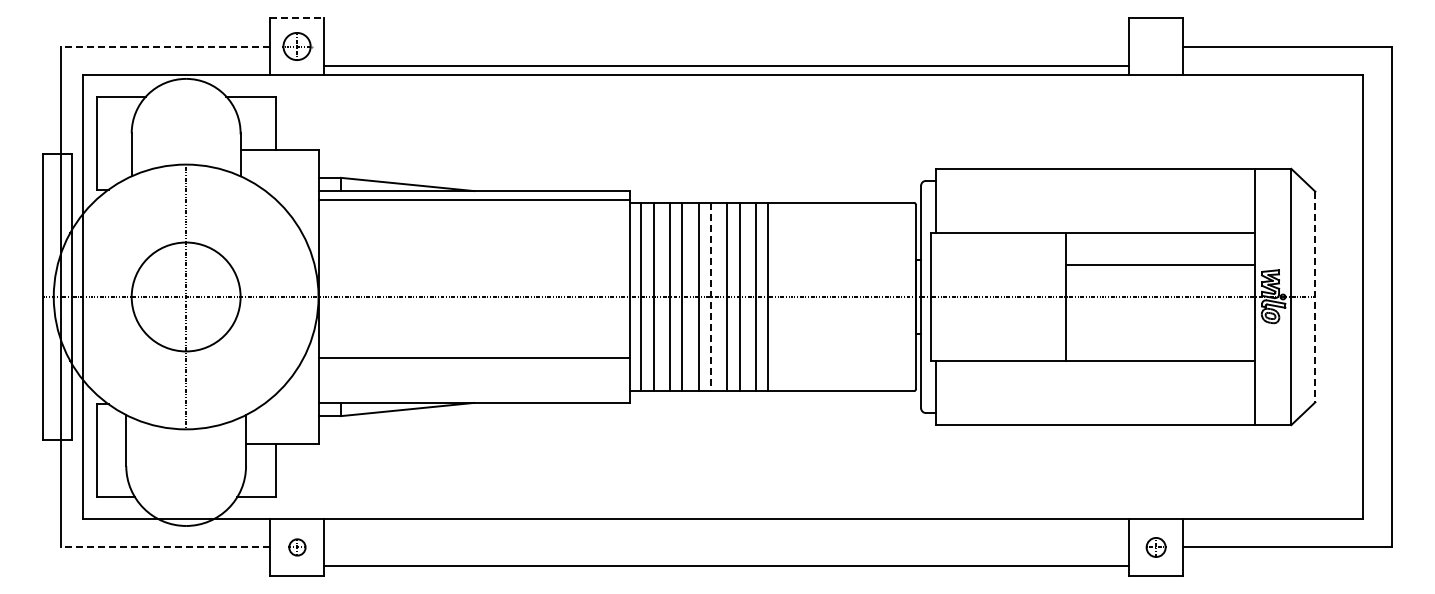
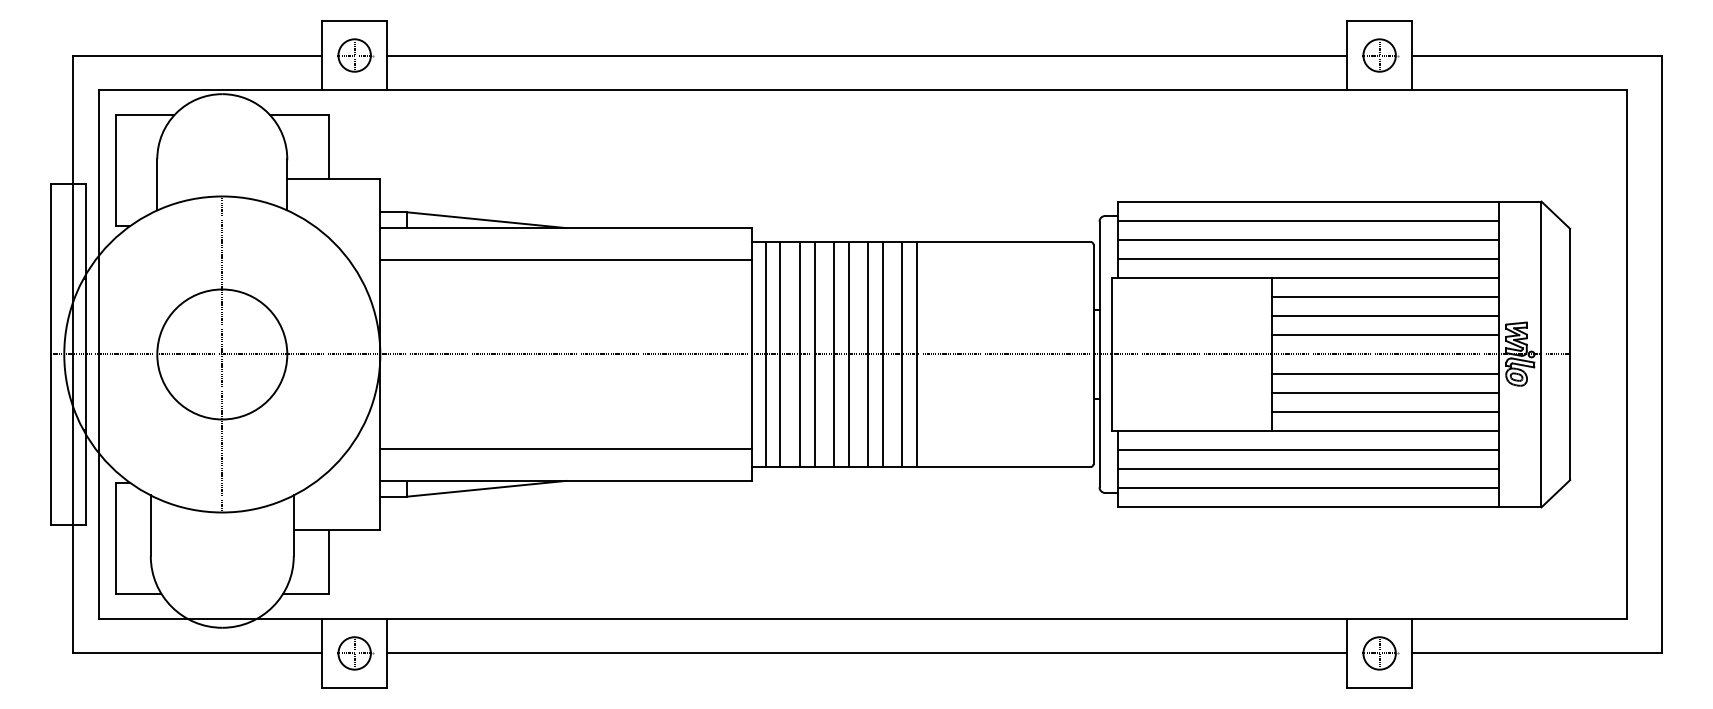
line: (297, 17) -> (355, 20), dashed -> solid
line: (164, 46) -> (196, 55), dashed -> solid
part: (1156, 46) -> (1380, 55), added
line: (726, 65) -> (867, 55), moved
line: (1095, 184) -> (1307, 220), added
line: (473, 199) -> (565, 259), moved
line: (1095, 200) -> (1307, 239), added
line: (1095, 216) -> (1307, 258), added
line: (1160, 248) -> (1385, 296), added
line: (1160, 280) -> (1385, 334), added
line: (710, 297) -> (848, 355), dashed -> solid
line: (1315, 297) -> (1570, 355), dashed -> solid
line: (1160, 313) -> (1385, 374), added
line: (1160, 329) -> (1385, 393), added
line: (1160, 345) -> (1385, 412), added
line: (473, 358) -> (565, 449), moved
line: (1095, 377) -> (1307, 450), added
line: (1095, 393) -> (1307, 469), added
line: (1095, 409) -> (1307, 488), added
line: (164, 547) -> (196, 653), dashed -> solid
part: (297, 547) -> (355, 653), size x1.67
part: (1156, 547) -> (1380, 653), size x1.43
line: (726, 566) -> (867, 653), moved

